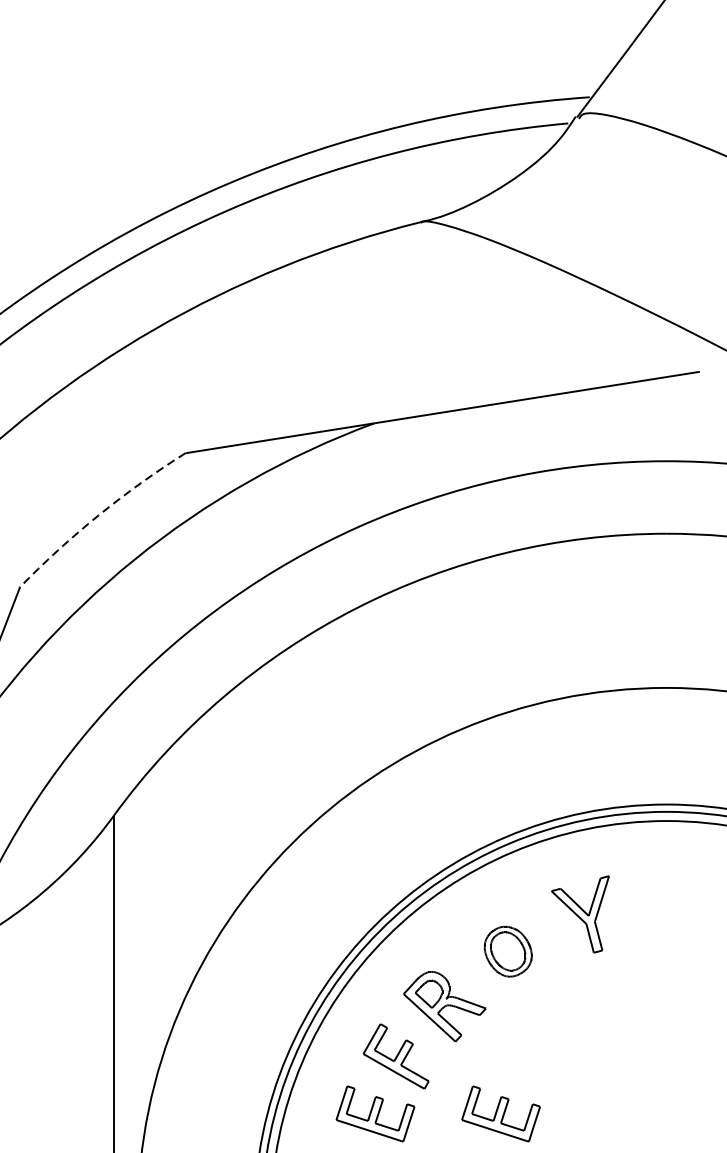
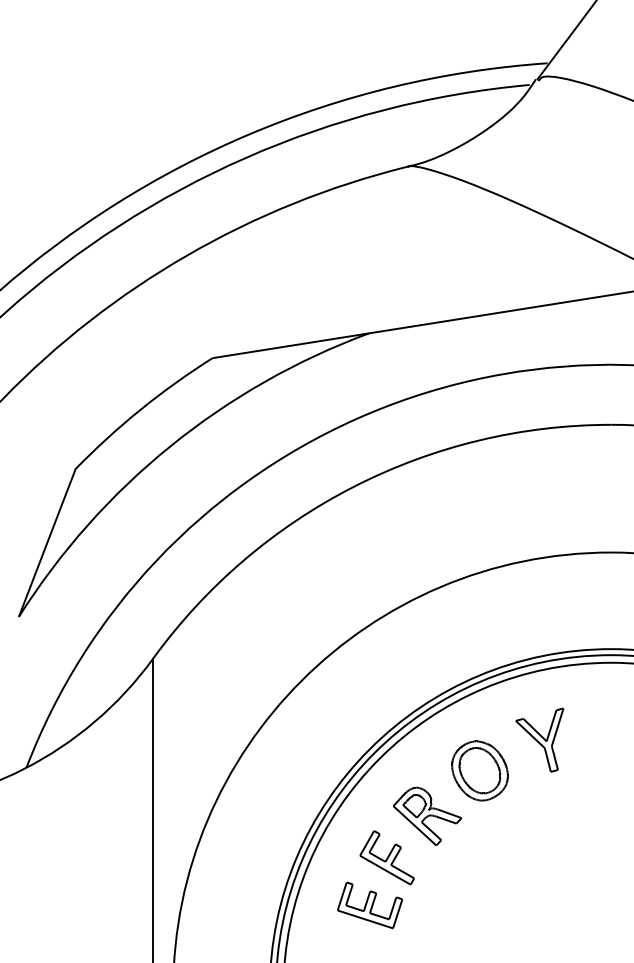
arc: (98, 515) -> (140, 409), dashed -> solid
part: (507, 951) -> (479, 770), size x1.43
part: (501, 1114) -> (474, 905), removed

